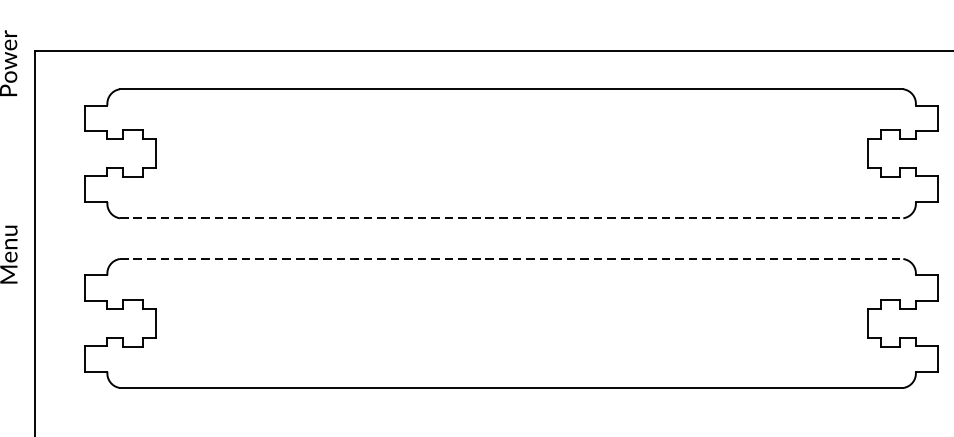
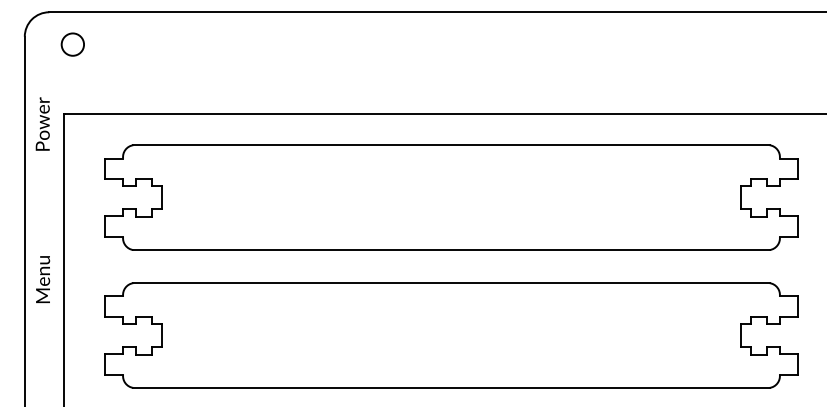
line: (511, 218) -> (451, 250), dashed -> solid
line: (511, 259) -> (451, 283), dashed -> solid

